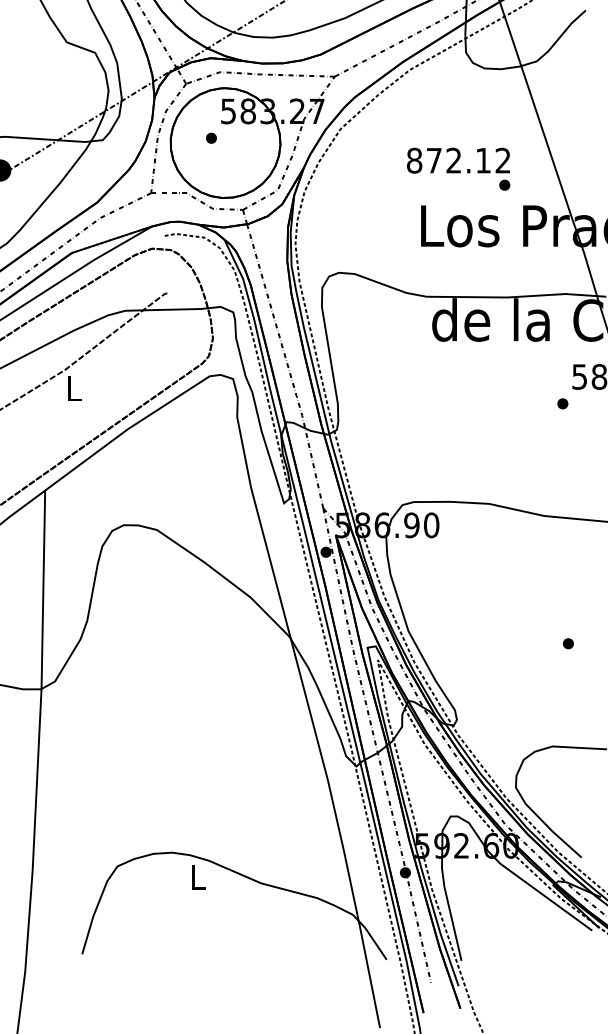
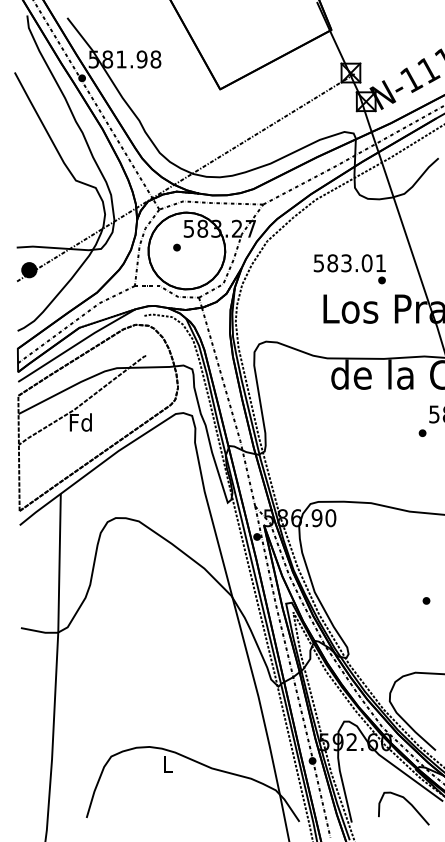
text: (458, 160) -> (349, 263), 872.12 -> 583.01
text: (73, 388) -> (80, 422), L -> Fd
curve: (542, 933) -> (408, 803), added

